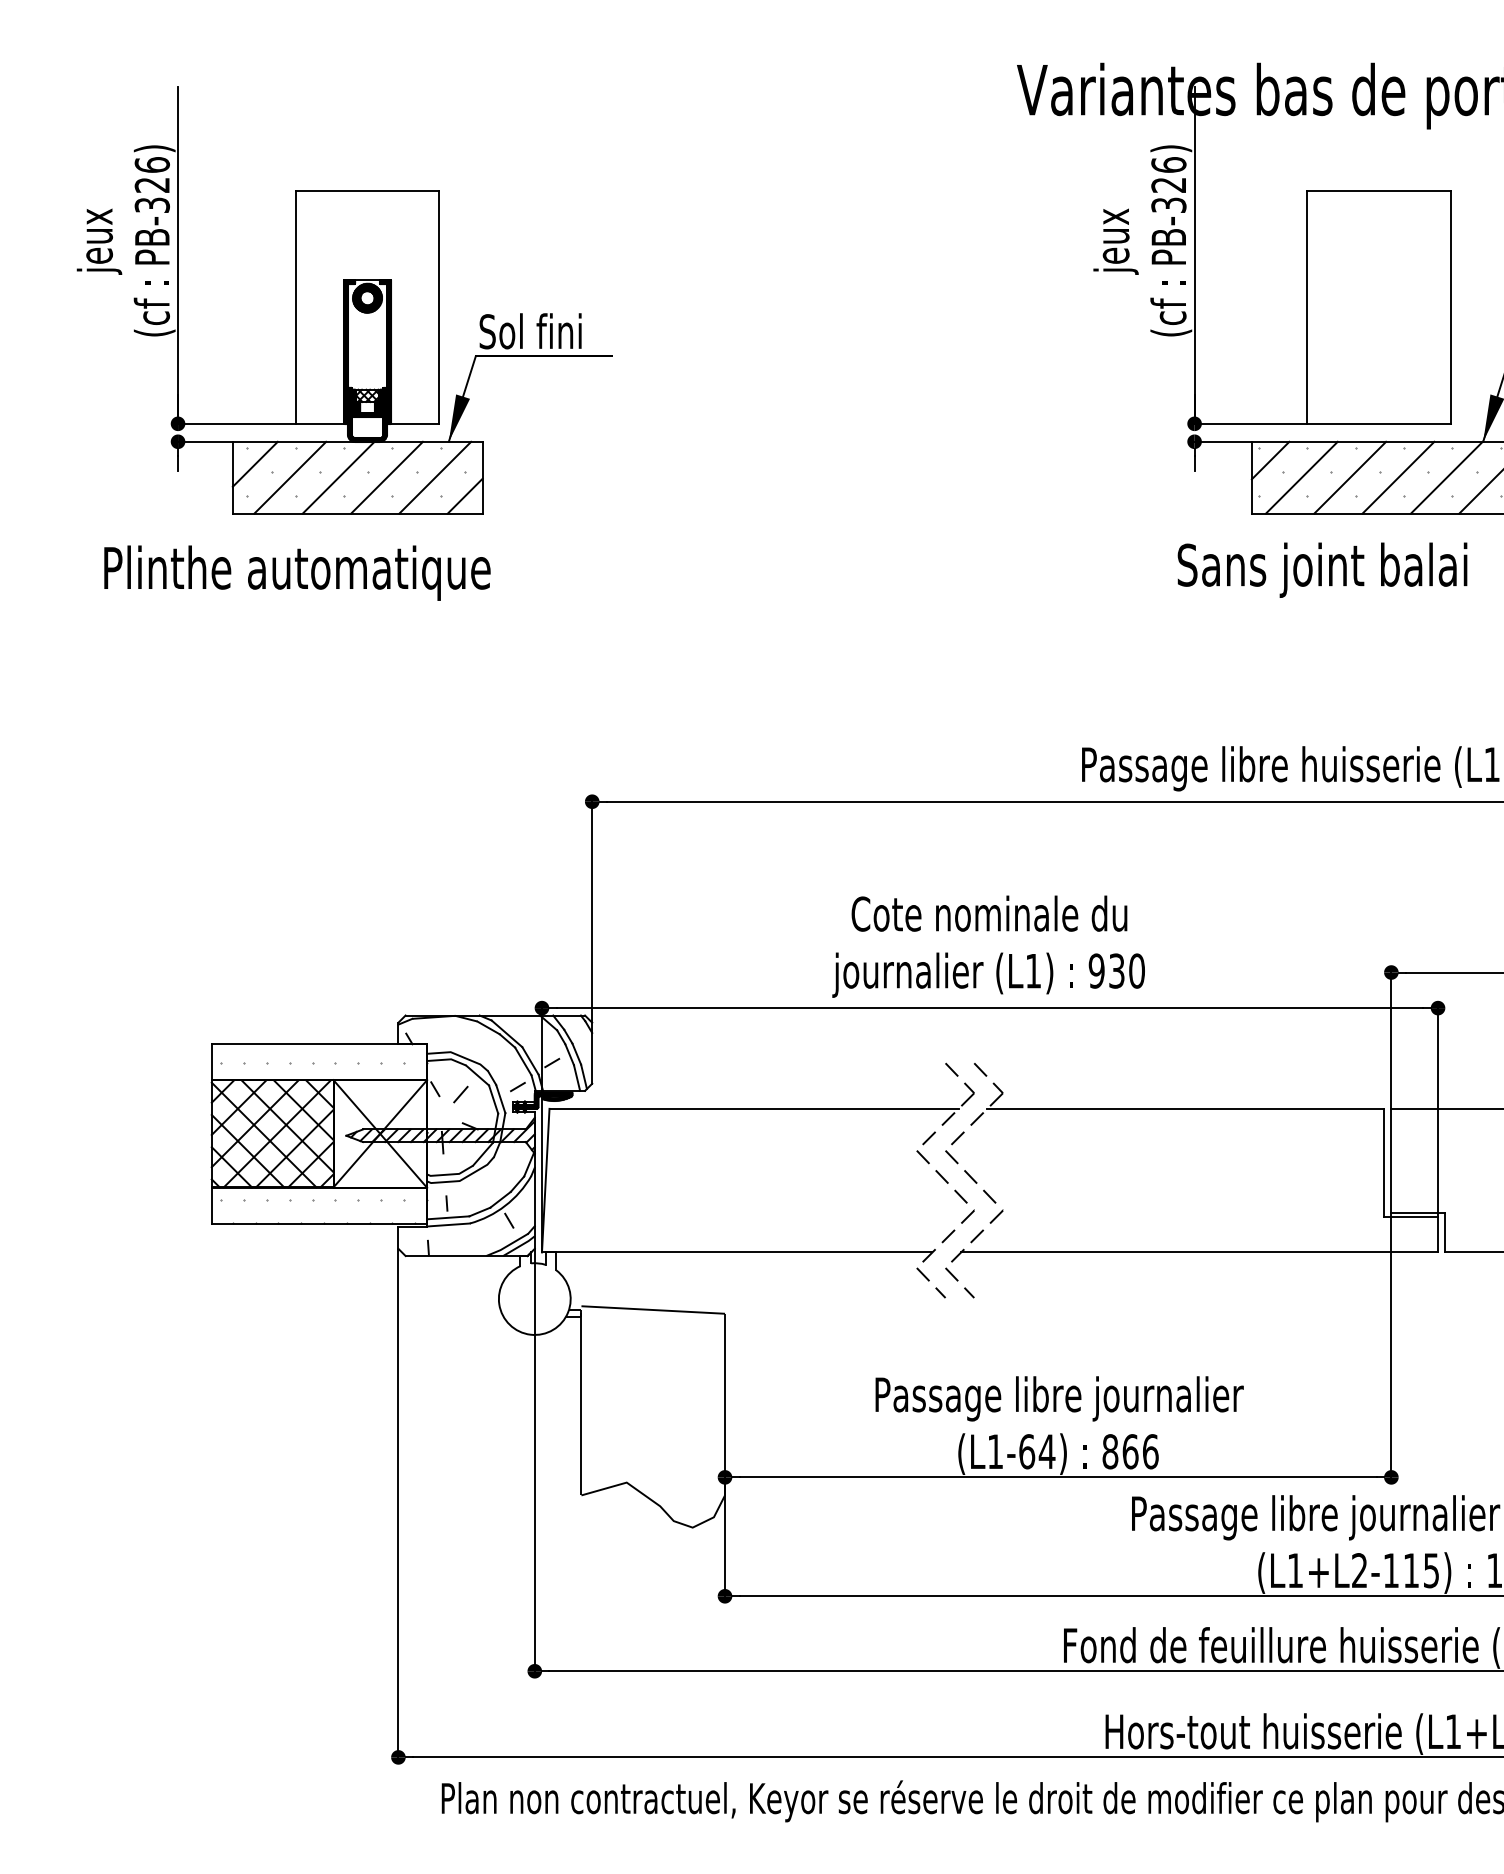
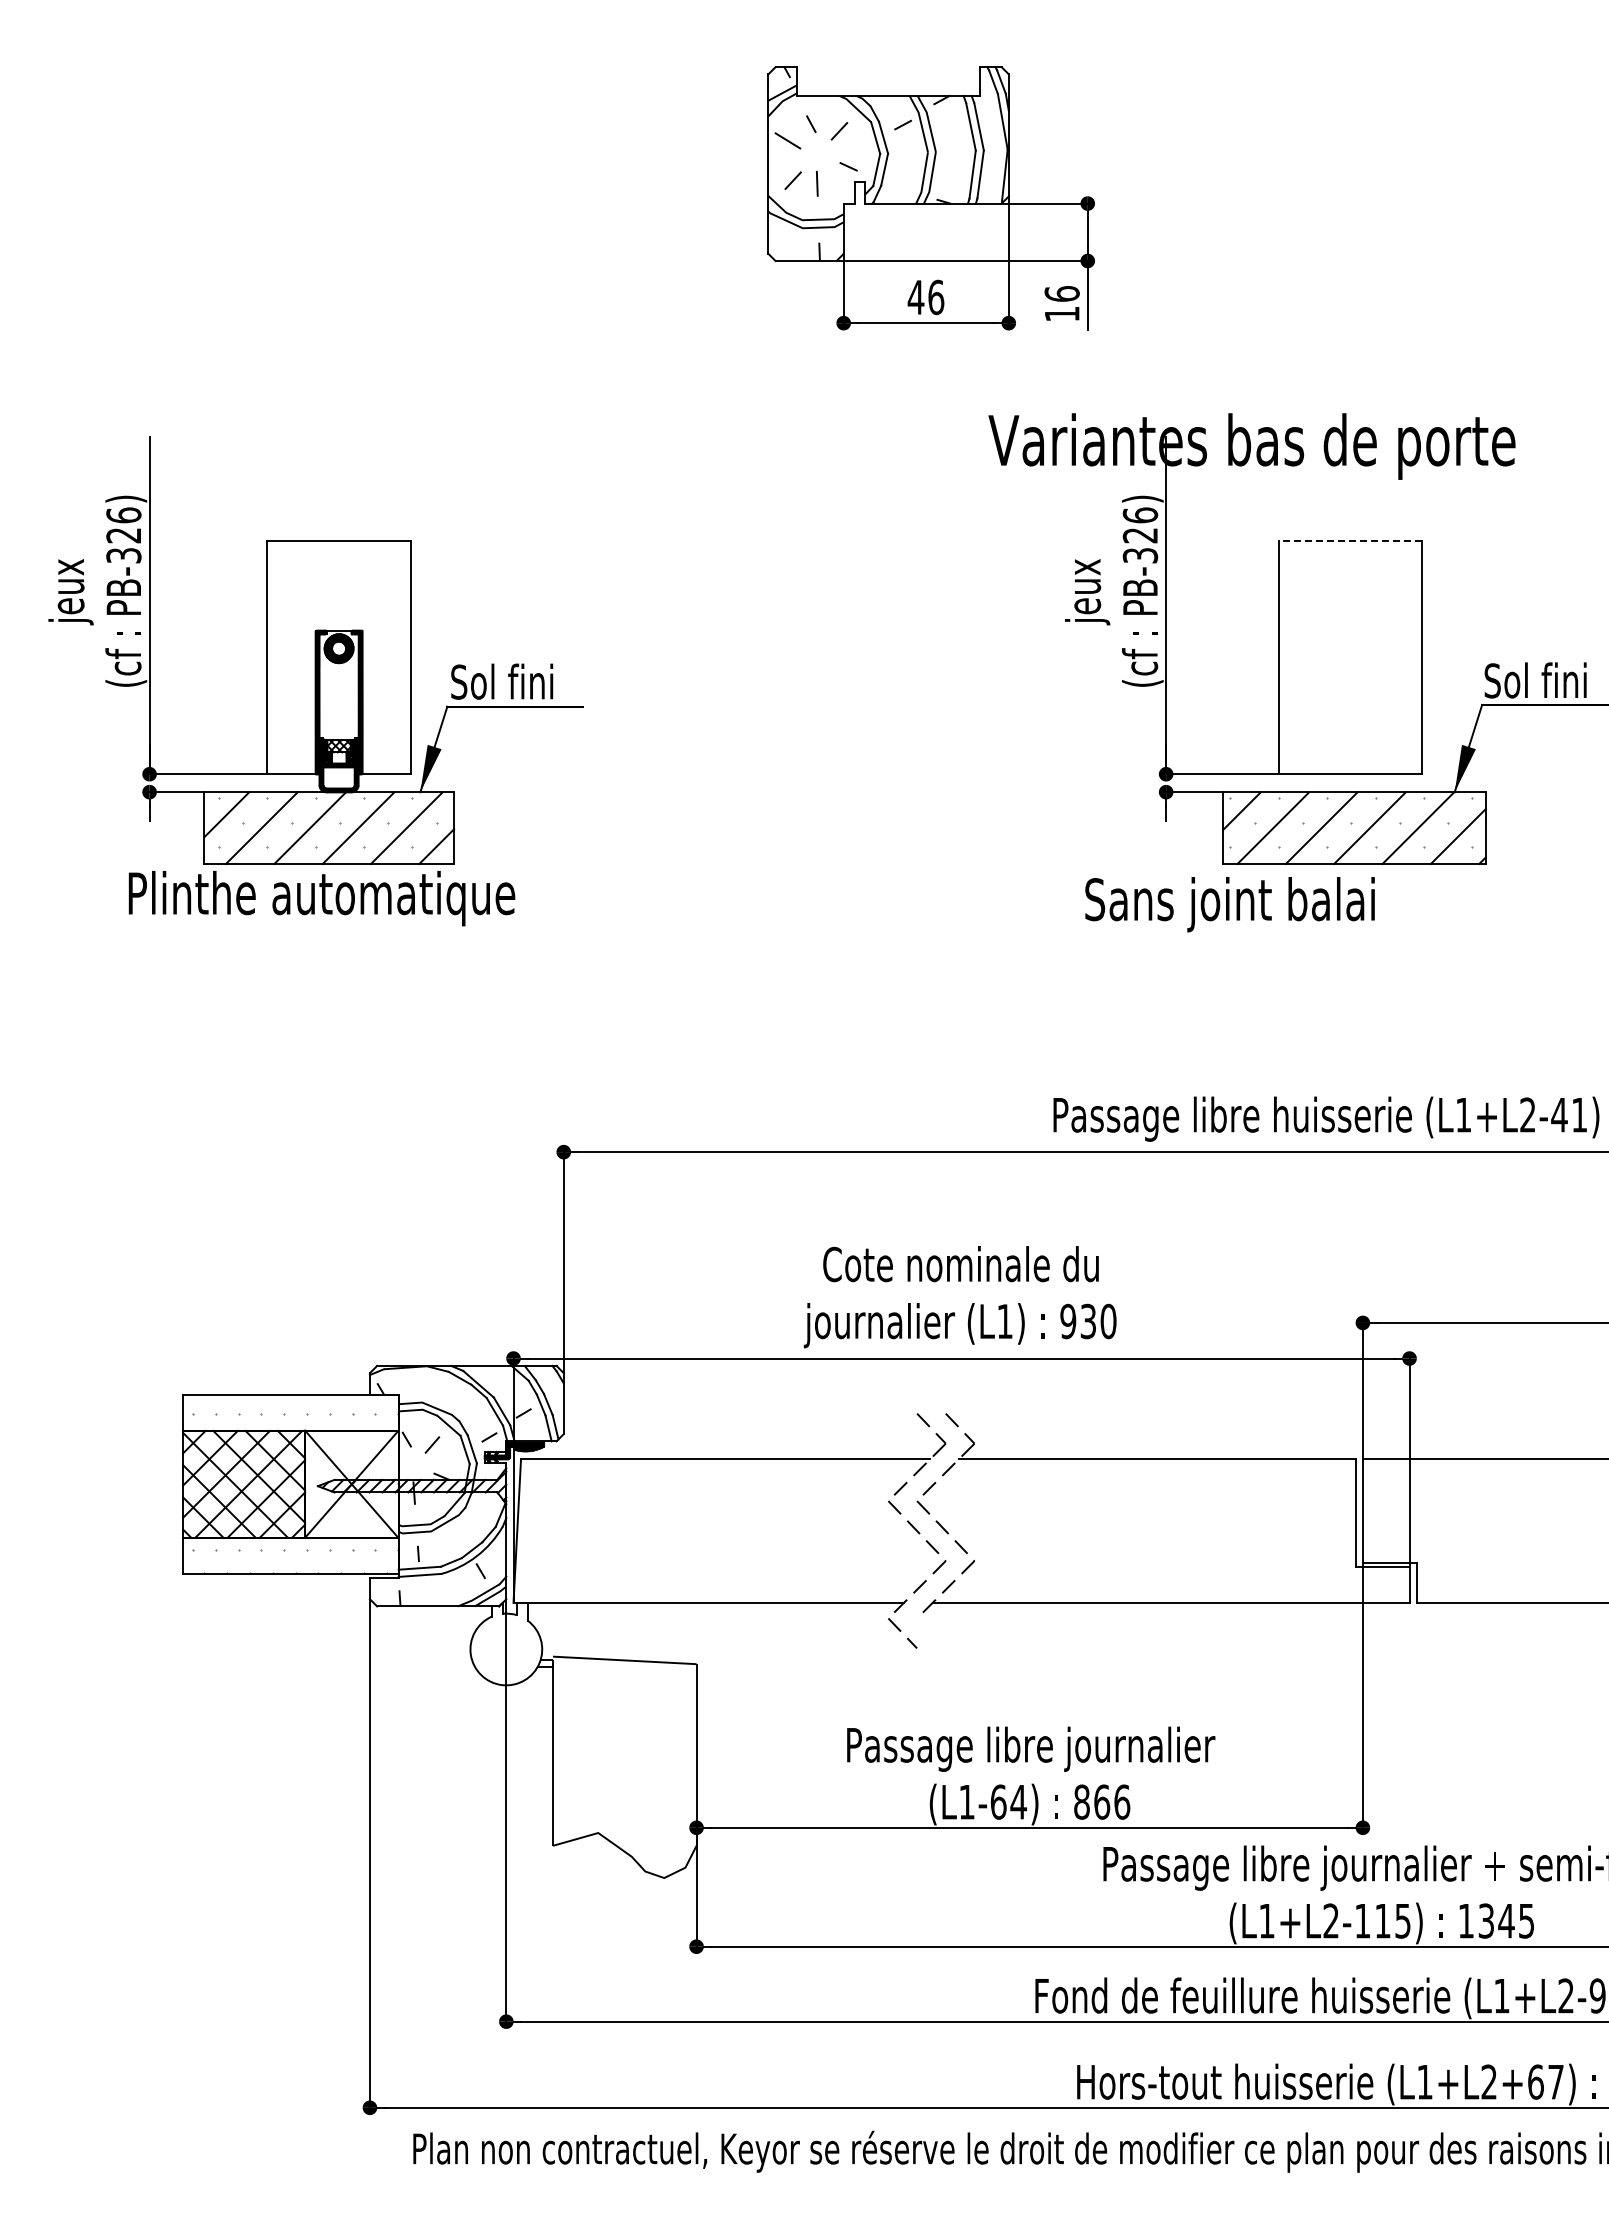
line: (1378, 191) -> (1350, 541), solid -> dashed
text: (1321, 570) -> (1229, 904), moved
text: (296, 573) -> (321, 898), moved
line: (957, 1281) -> (929, 1631), removed

